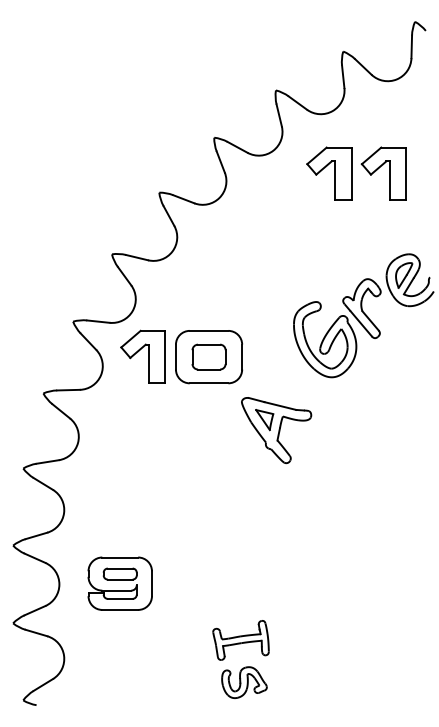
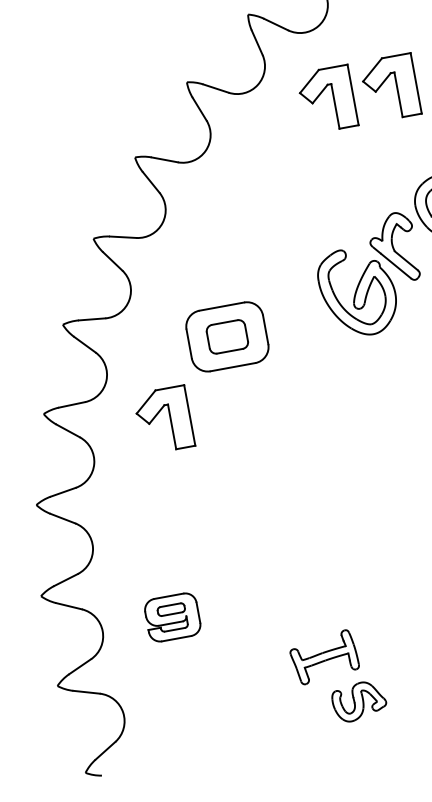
part: (142, 356) -> (163, 419), moved
part: (276, 430) -> (320, 407), removed
part: (119, 583) -> (171, 617), size x0.7
part: (244, 682) -> (359, 701), moved

